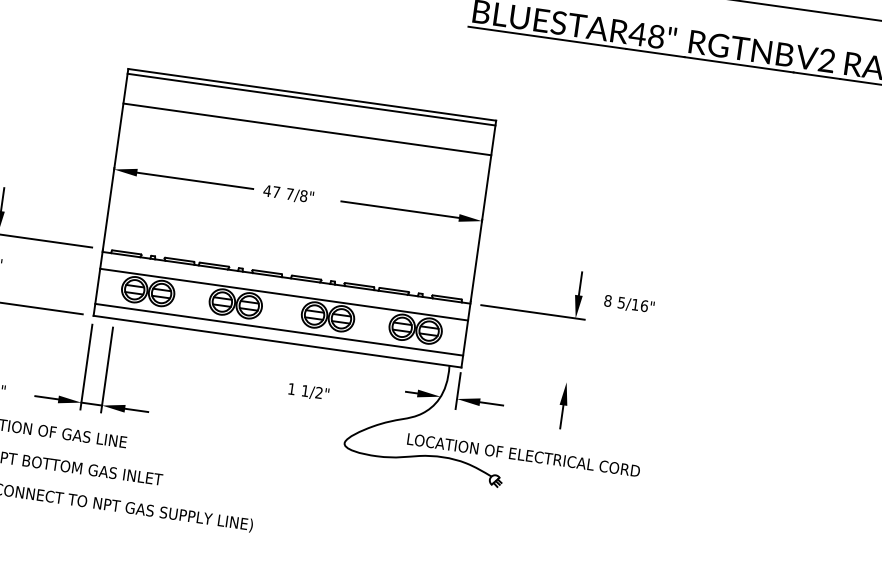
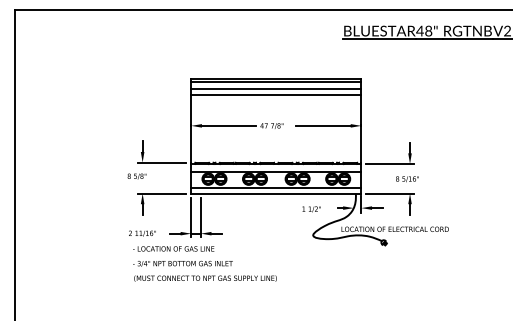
line: (309, 114) -> (276, 88), added
text: (629, 305) -> (407, 179), moved
line: (524, 376) -> (390, 193), added
text: (308, 392) -> (311, 209), moved

